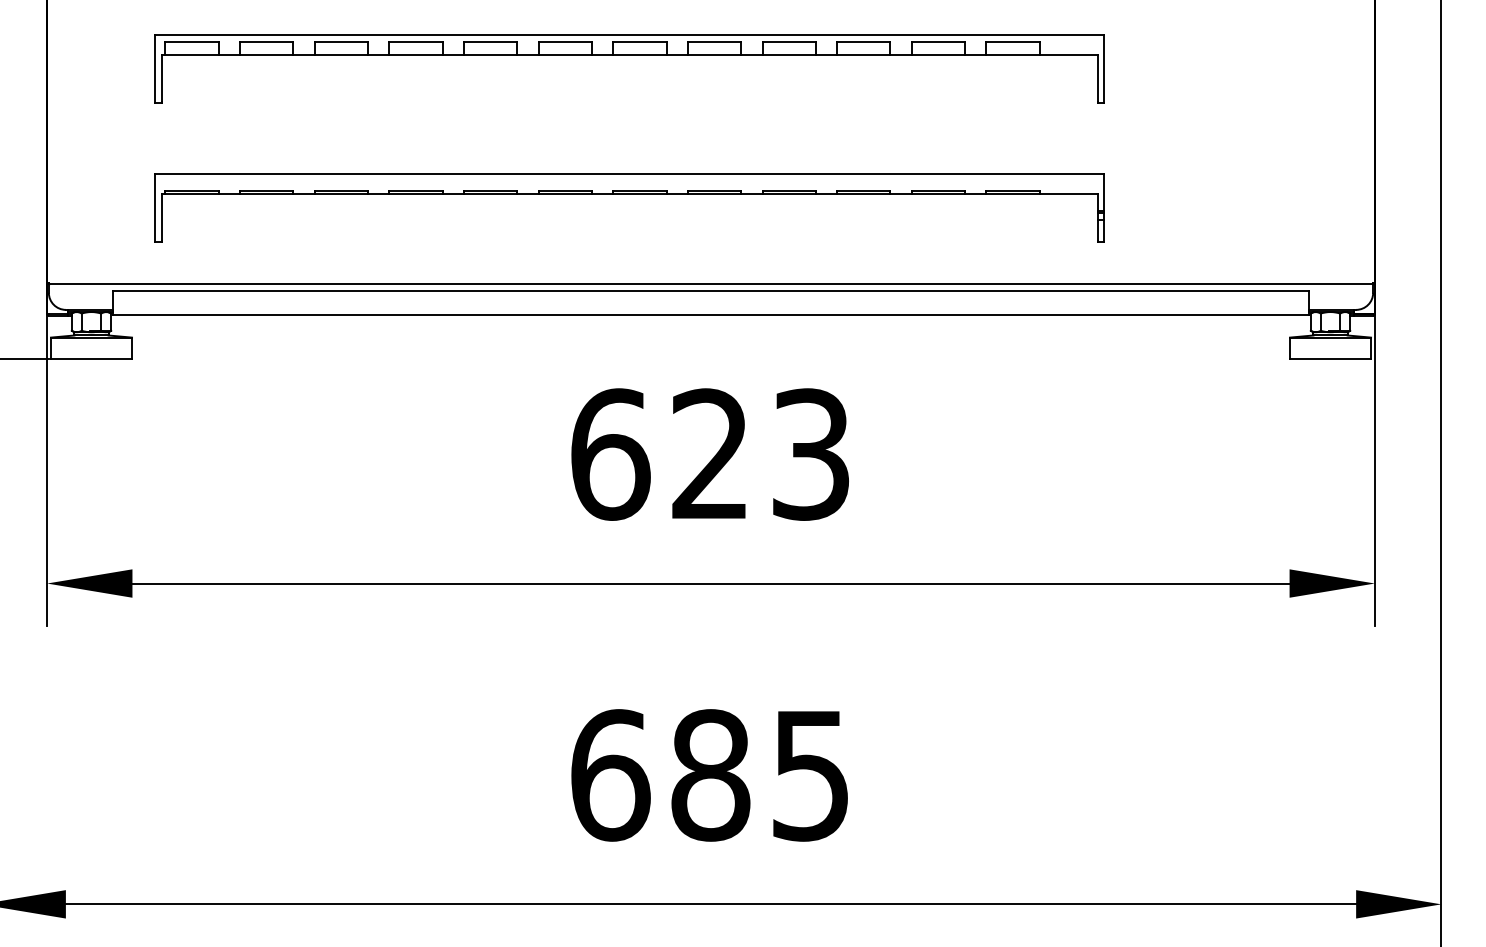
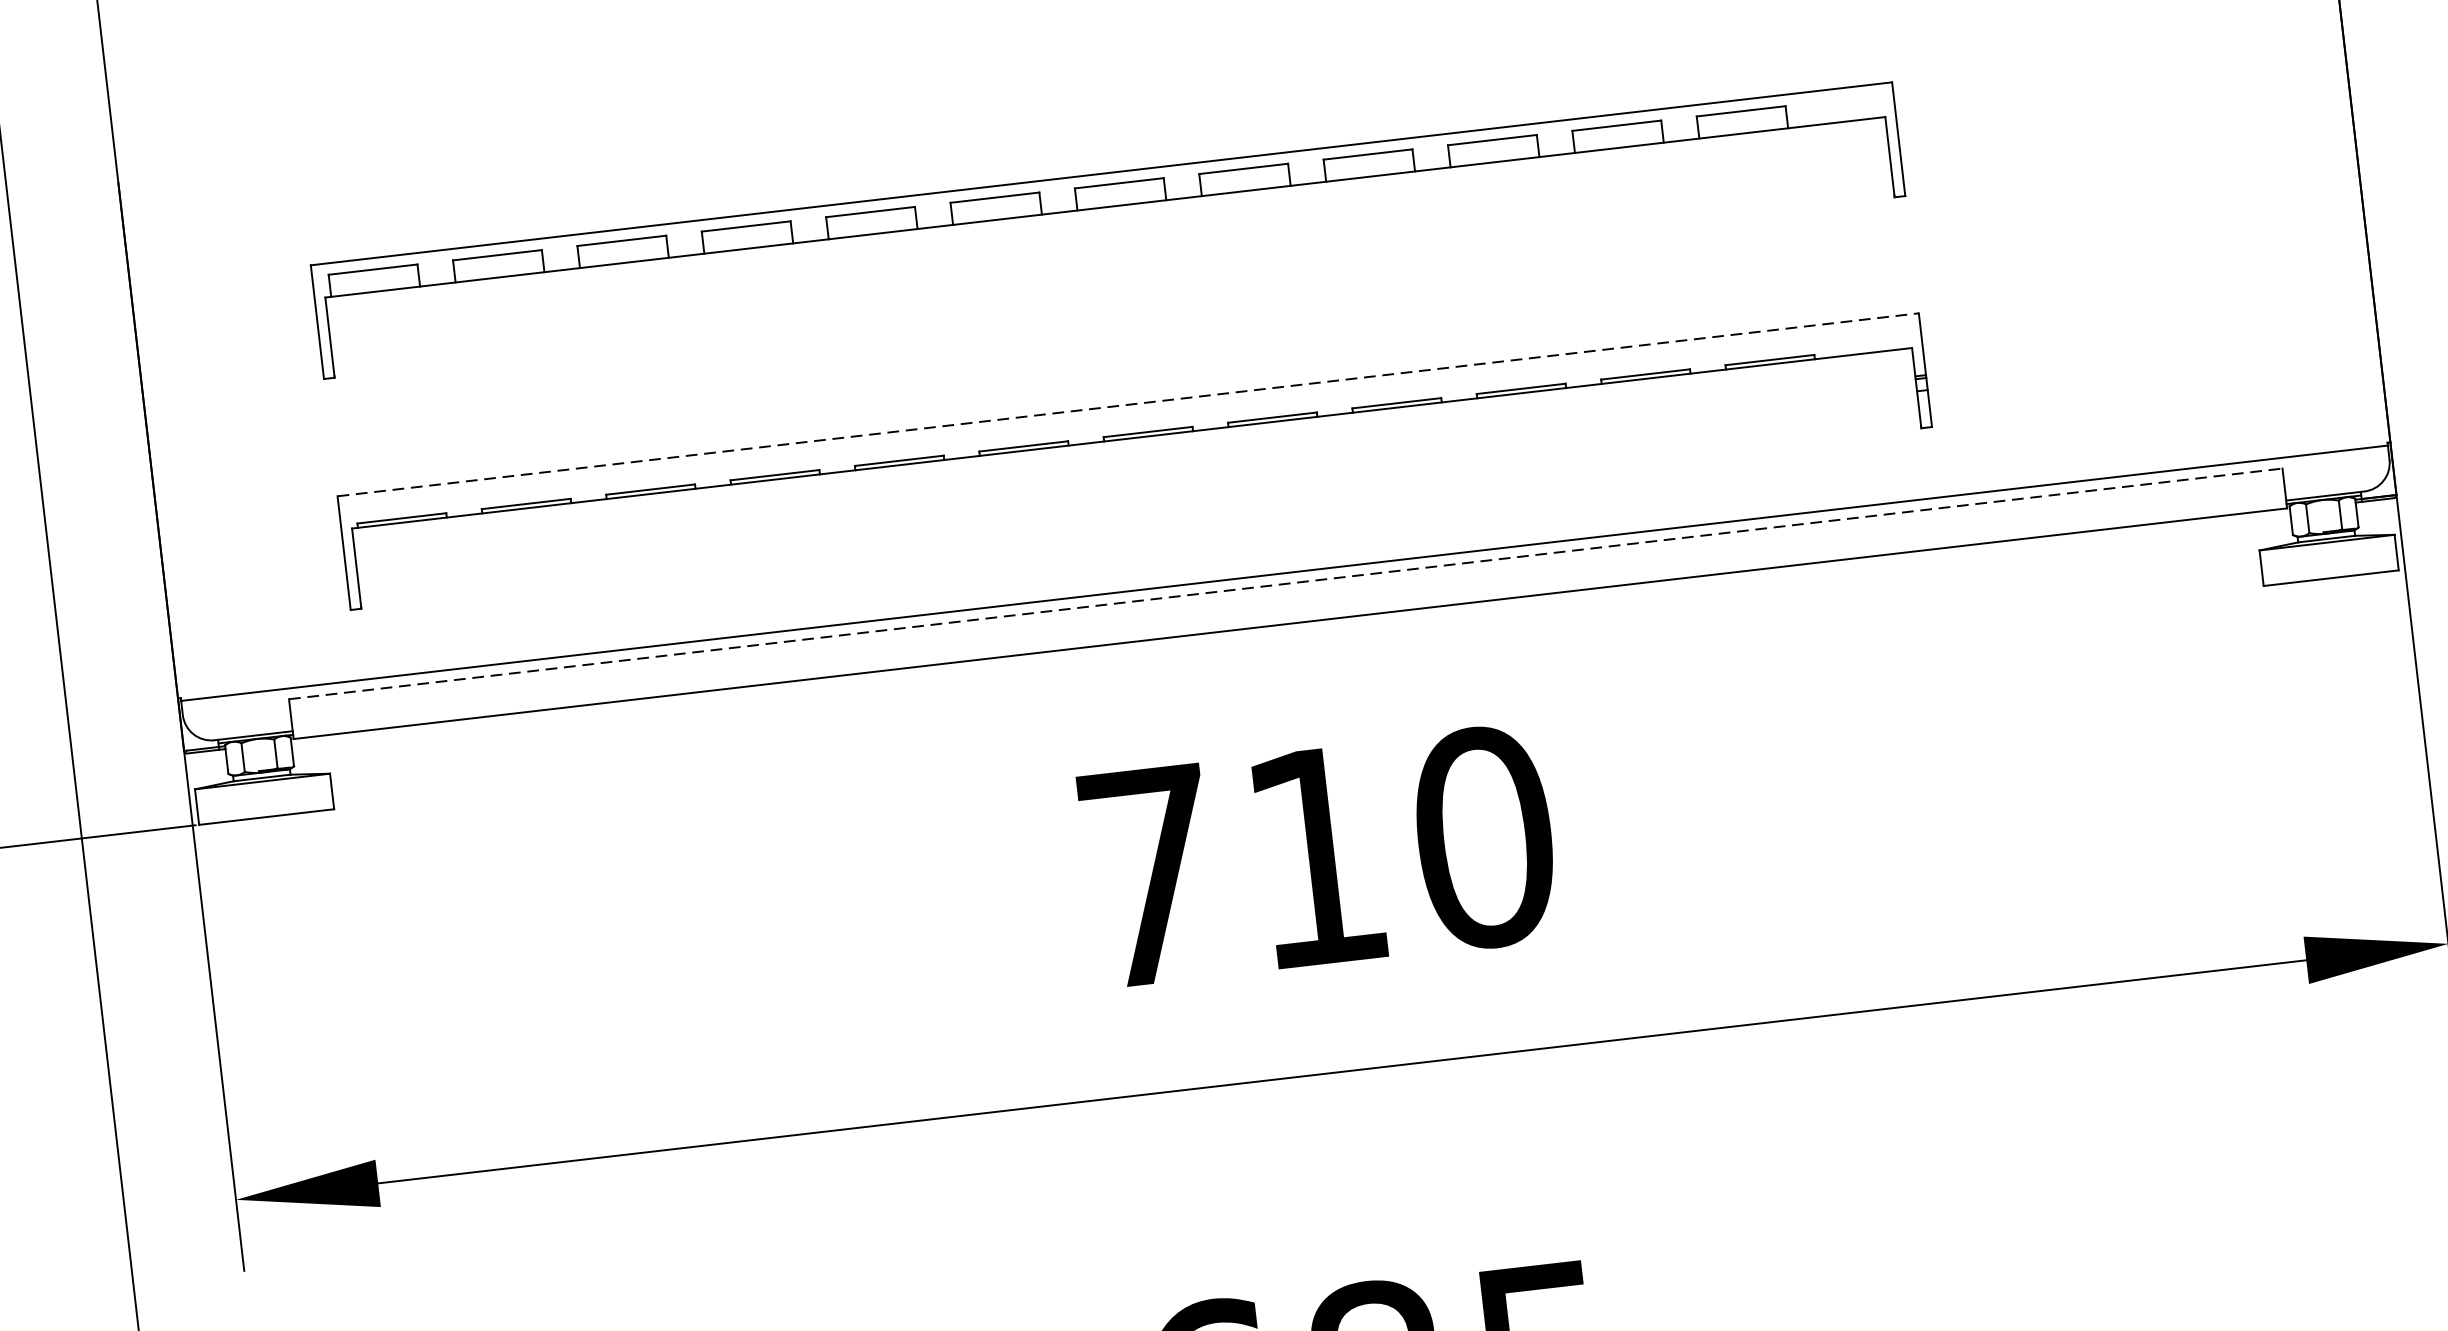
line: (630, 173) -> (1129, 404), solid -> dashed
line: (711, 290) -> (1286, 583), solid -> dashed
text: (711, 454) -> (1318, 856), 623 -> 710

